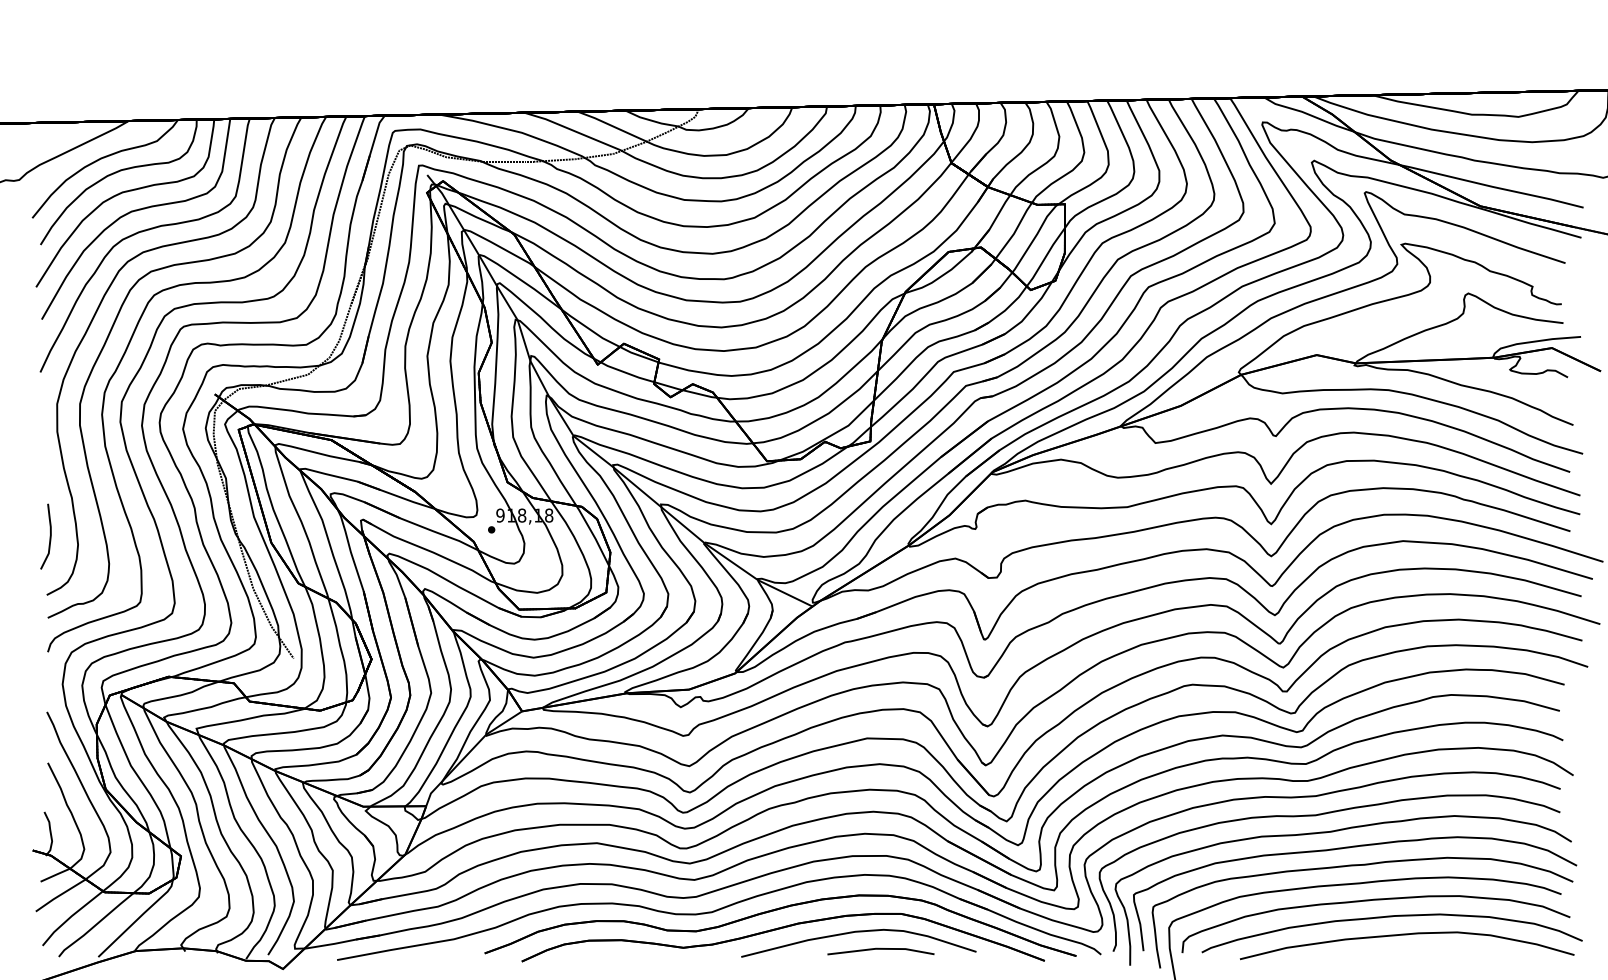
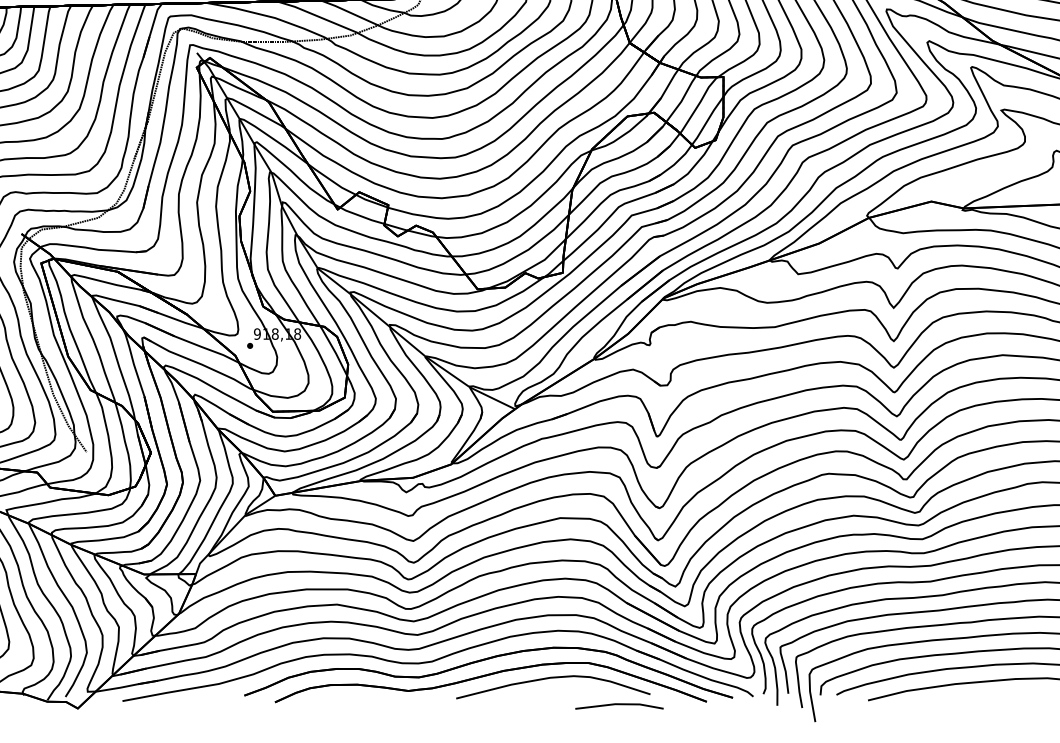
line: (880, 949) -> (619, 704), moved

